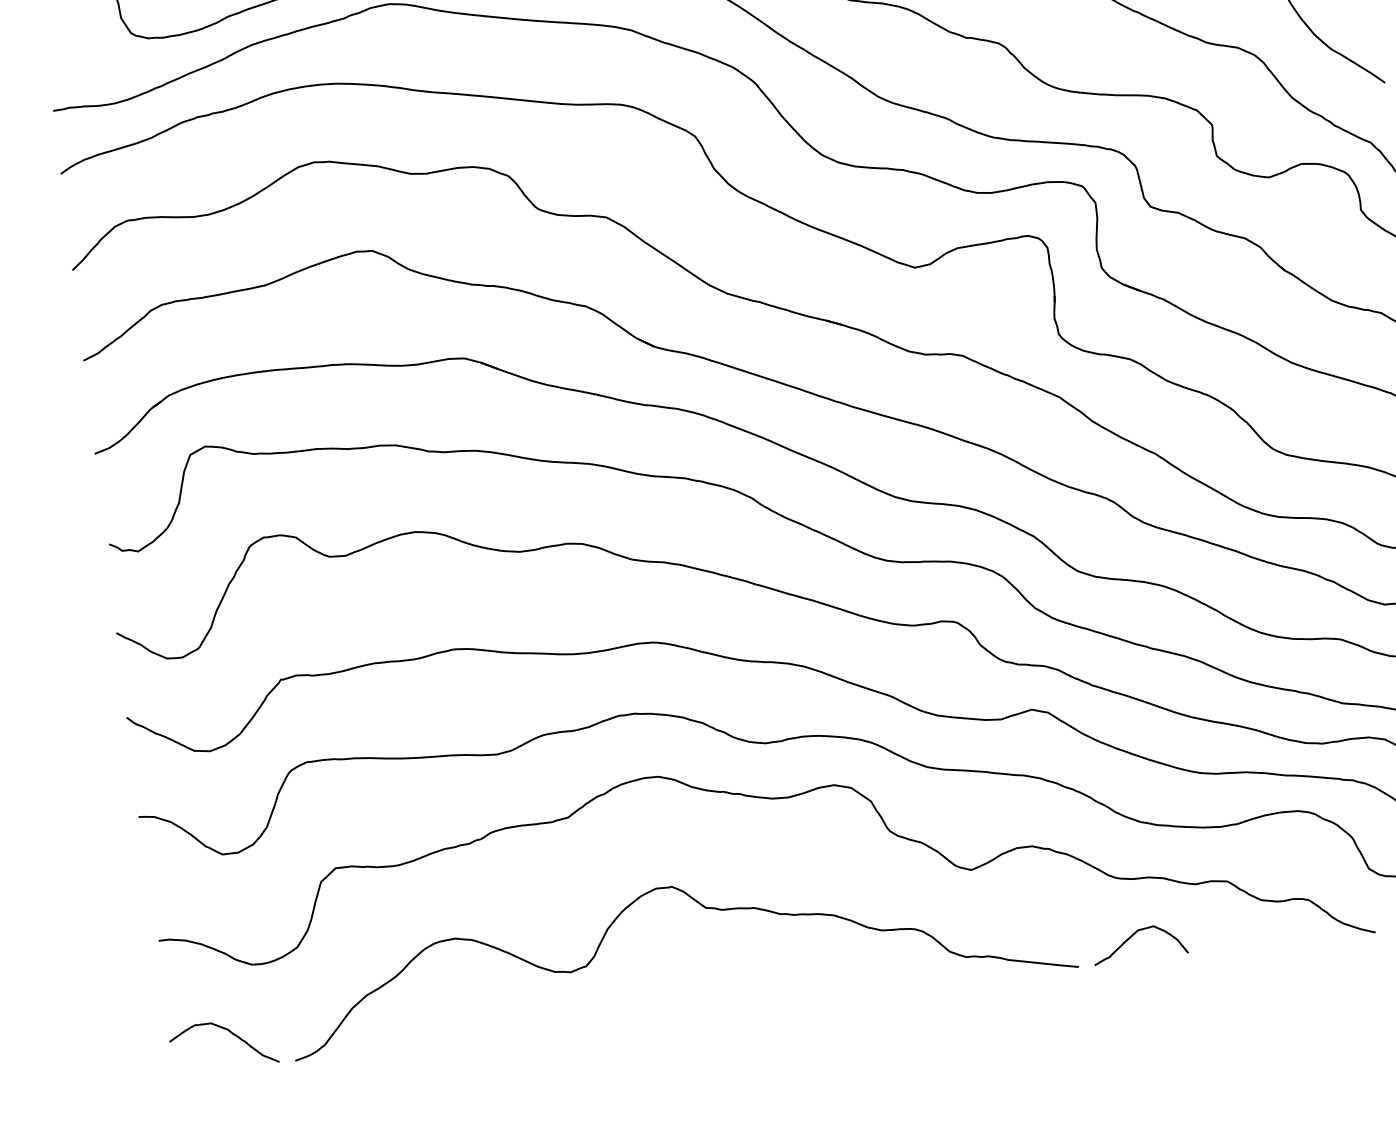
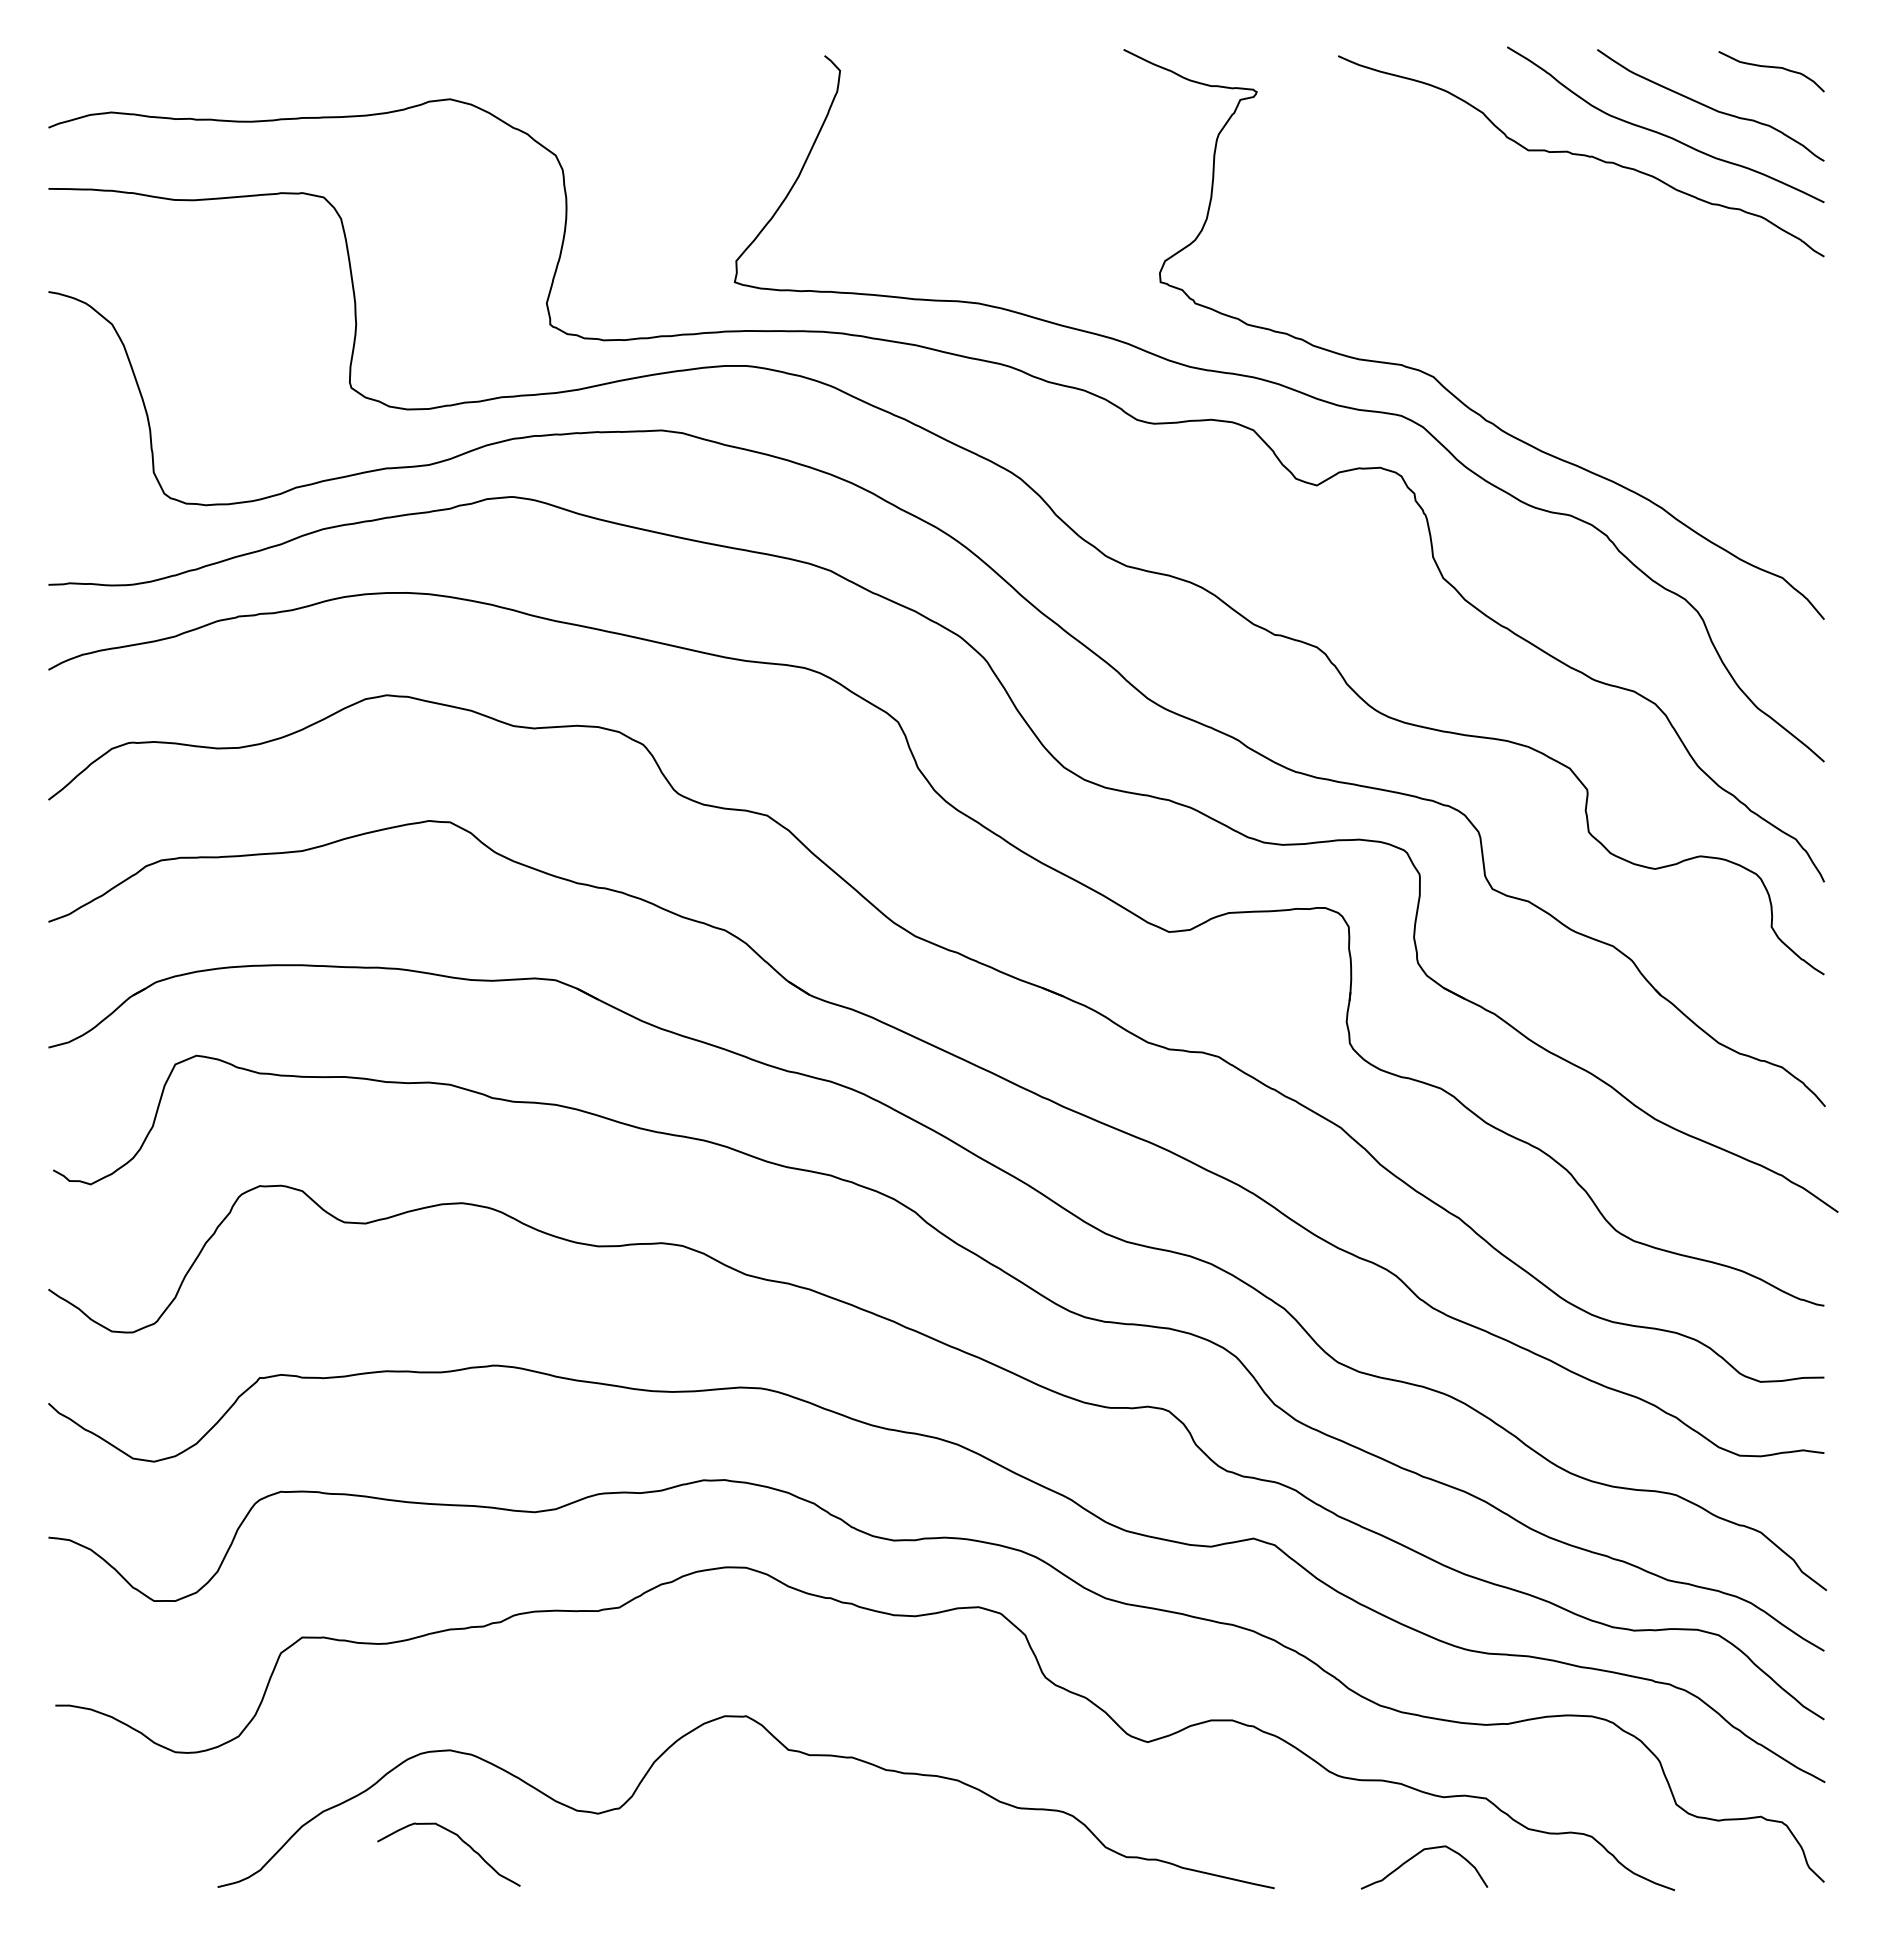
curve: (1133, 935) -> (1417, 1855), moved
curve: (231, 1033) -> (461, 1840), moved

